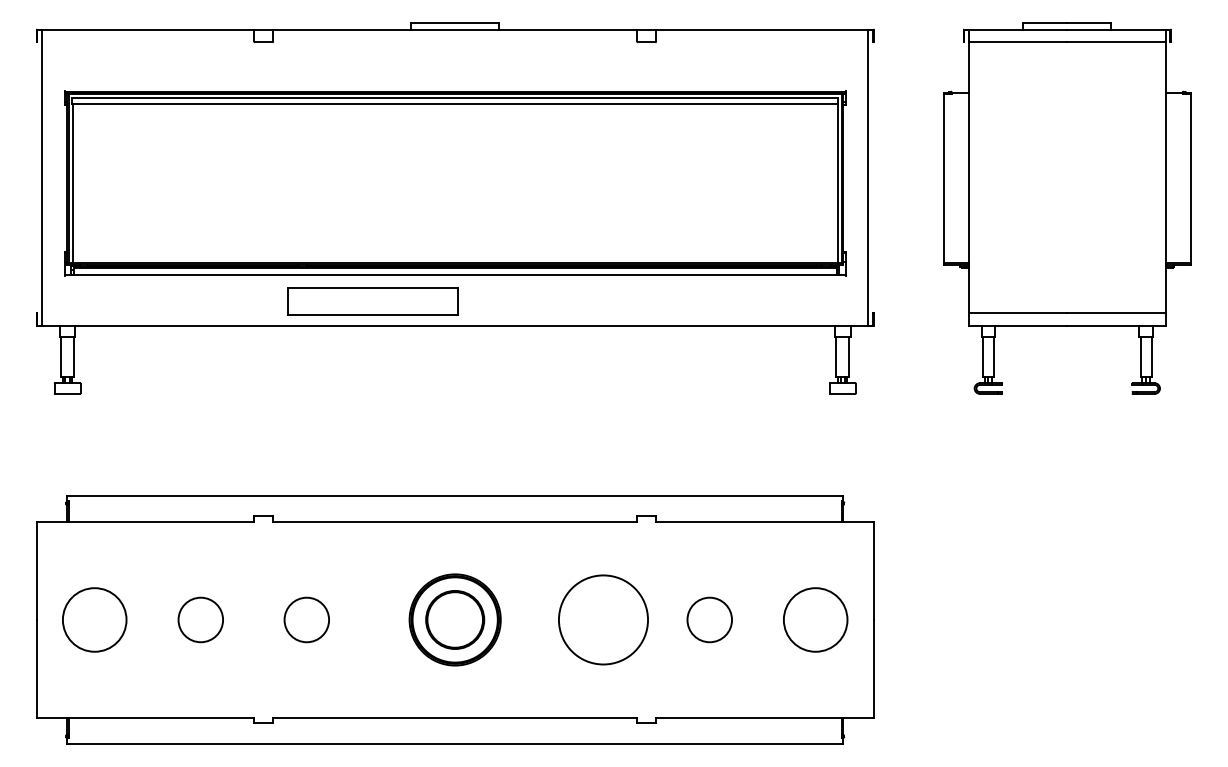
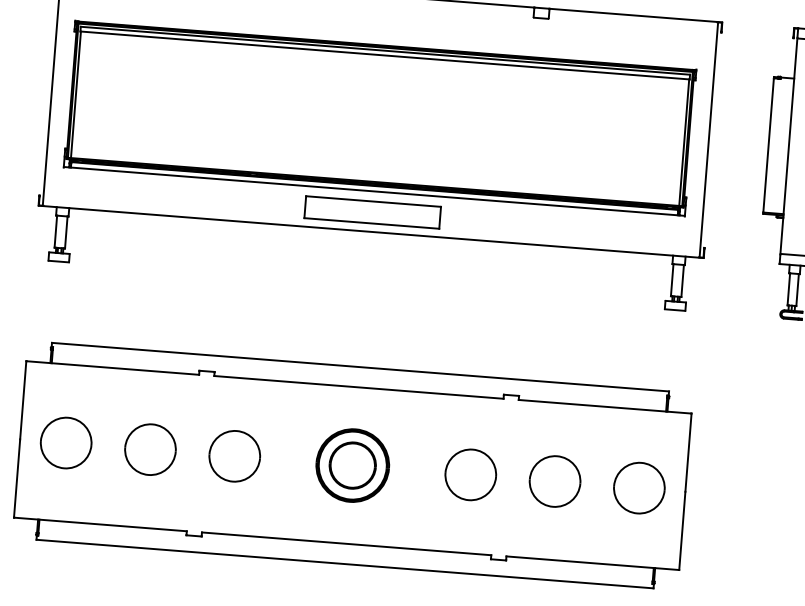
part: (372, 301) -> (372, 212), moved
part: (200, 619) -> (150, 449), size x1.43
part: (306, 619) -> (234, 455), size x1.43
part: (603, 619) -> (470, 474), size x0.71
part: (709, 619) -> (554, 481), size x1.43

